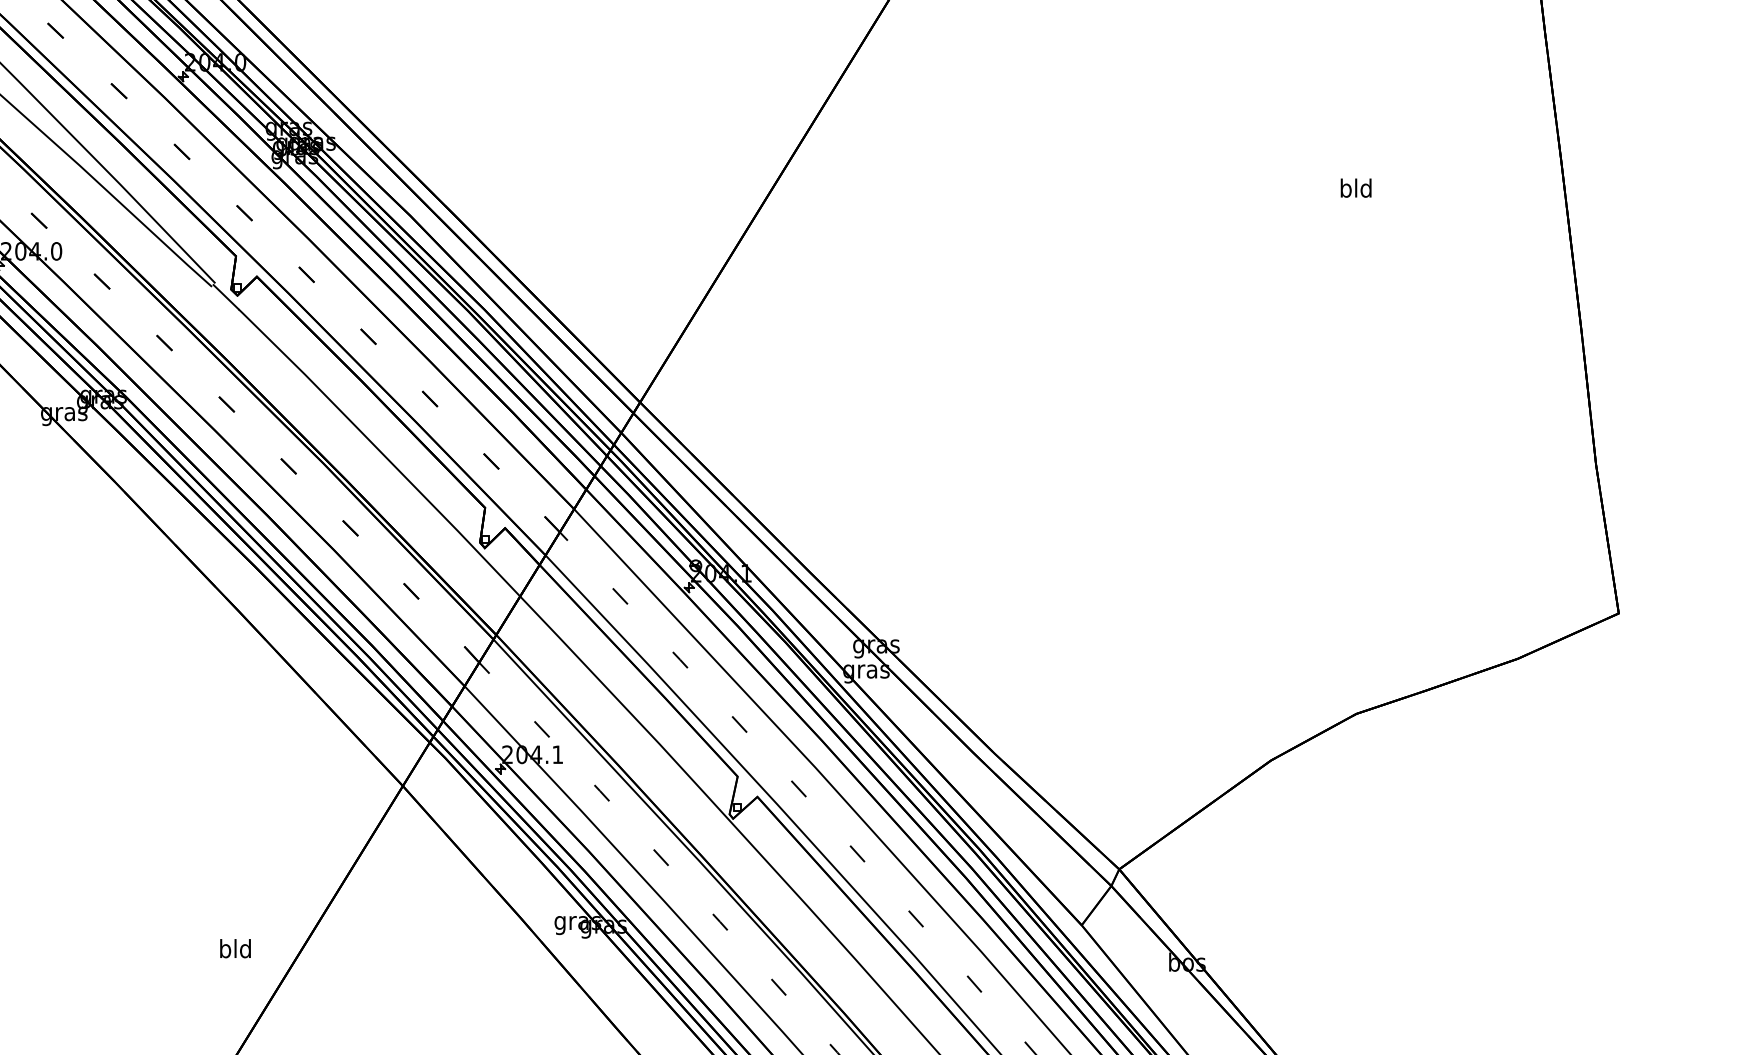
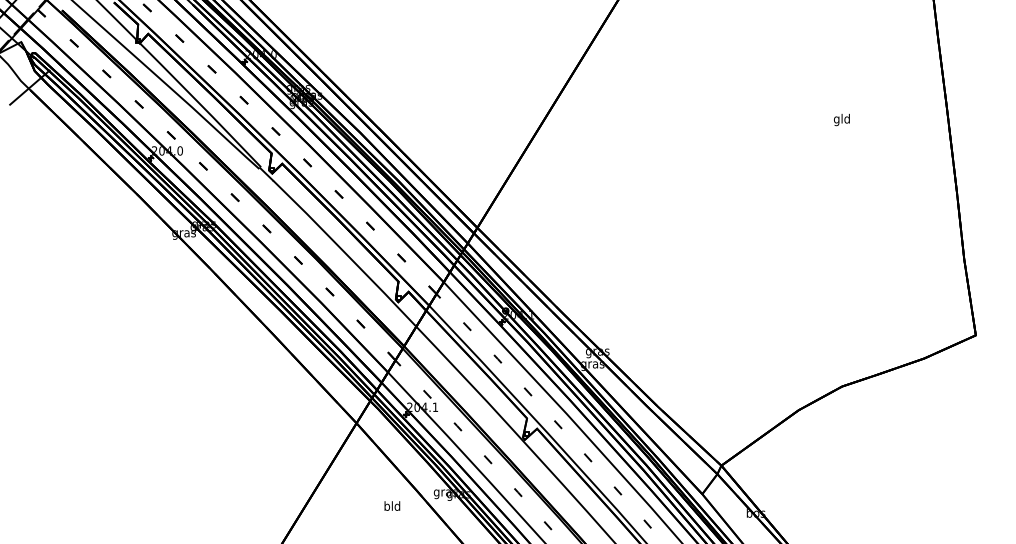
text: (1345, 189) -> (836, 119), bld -> gld
text: (235, 947) -> (392, 505), moved

